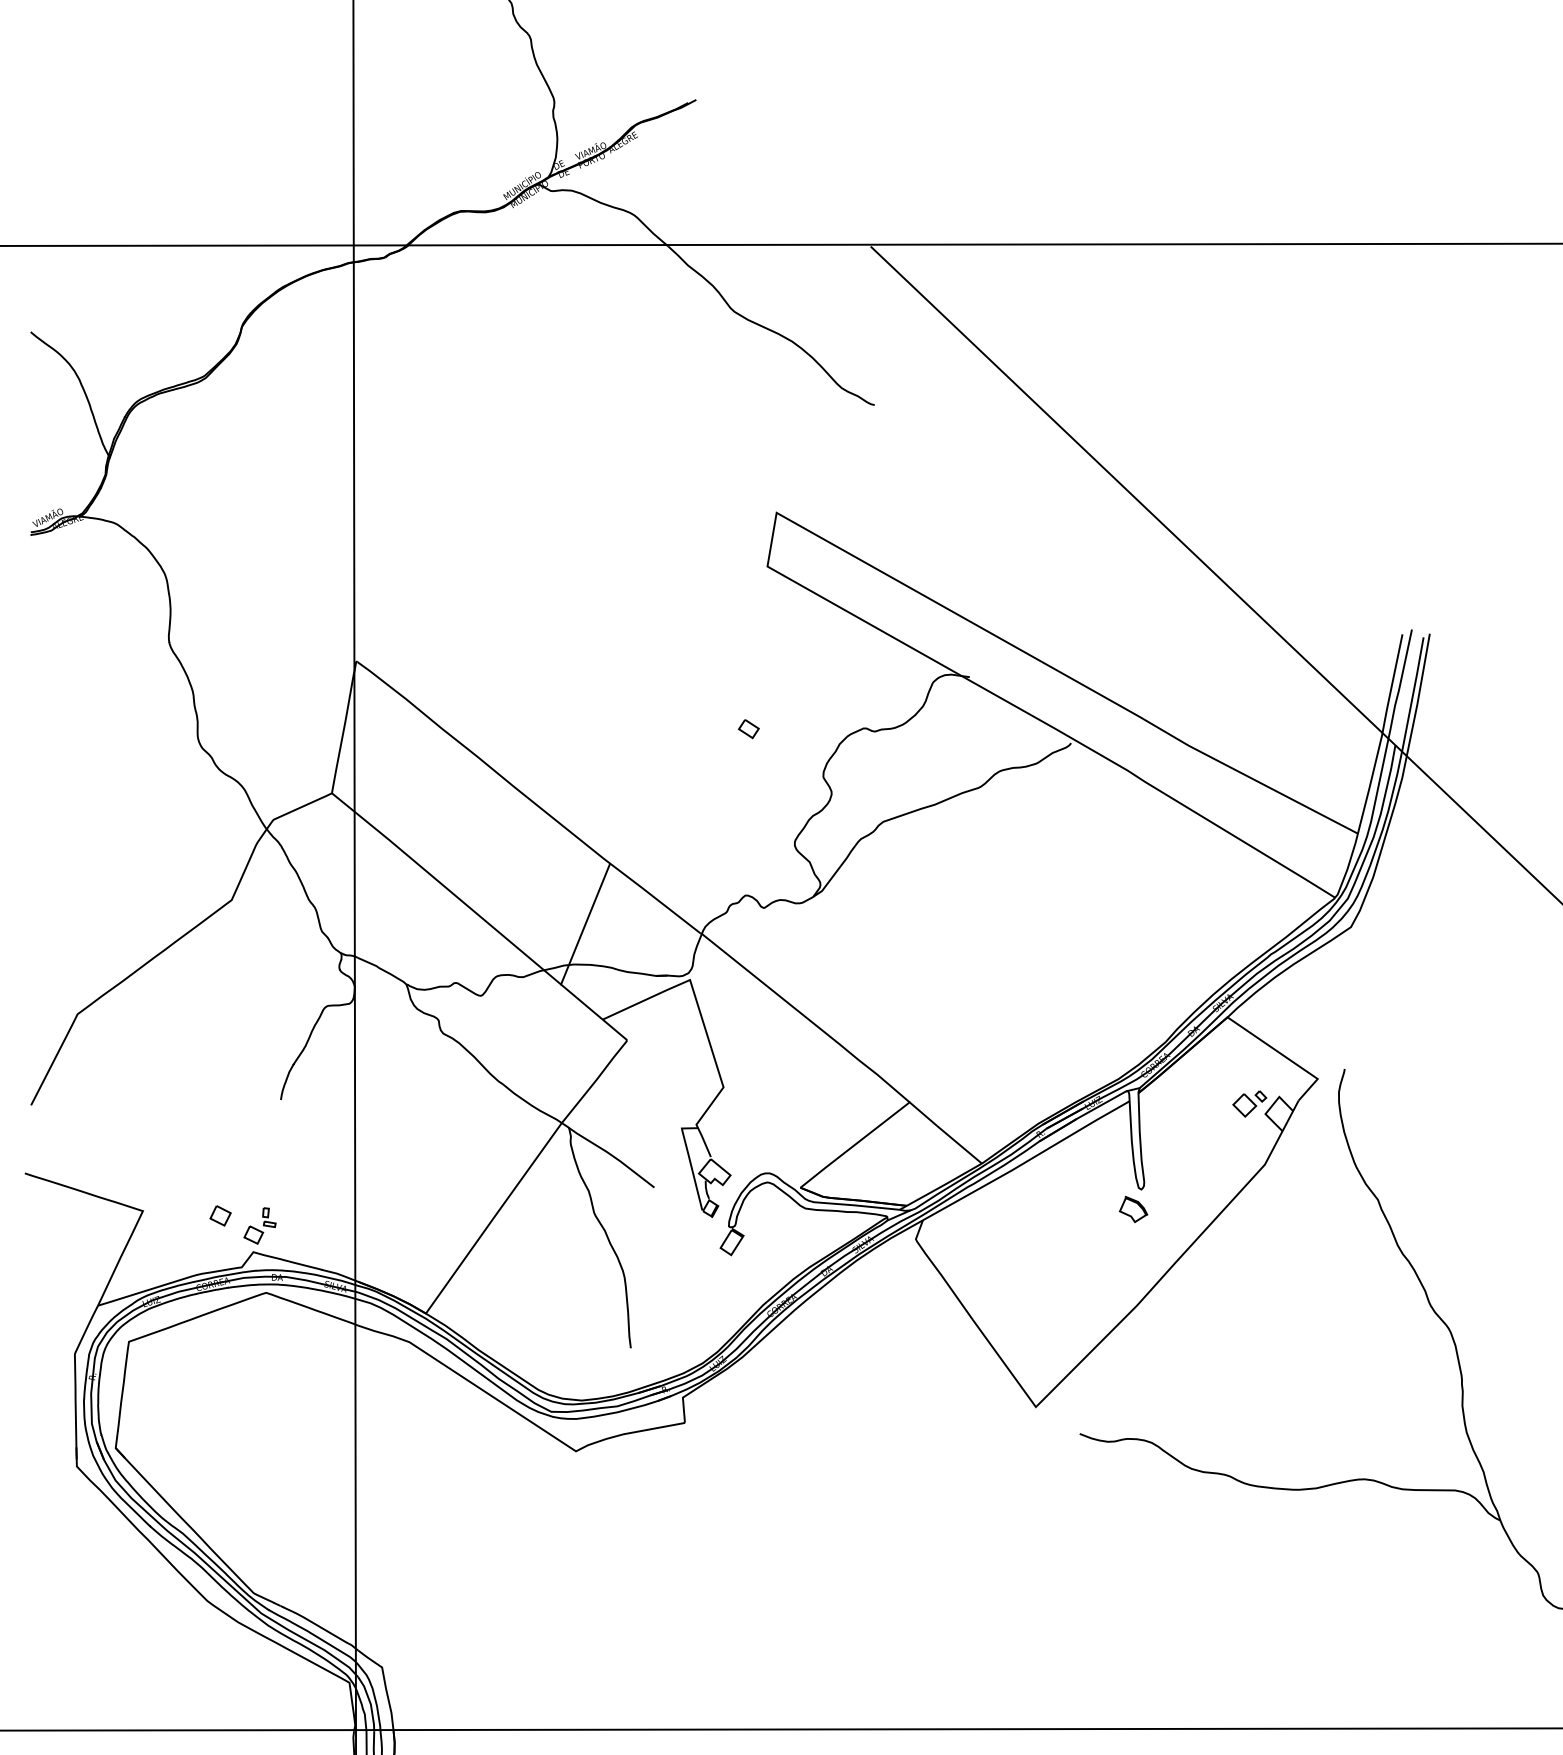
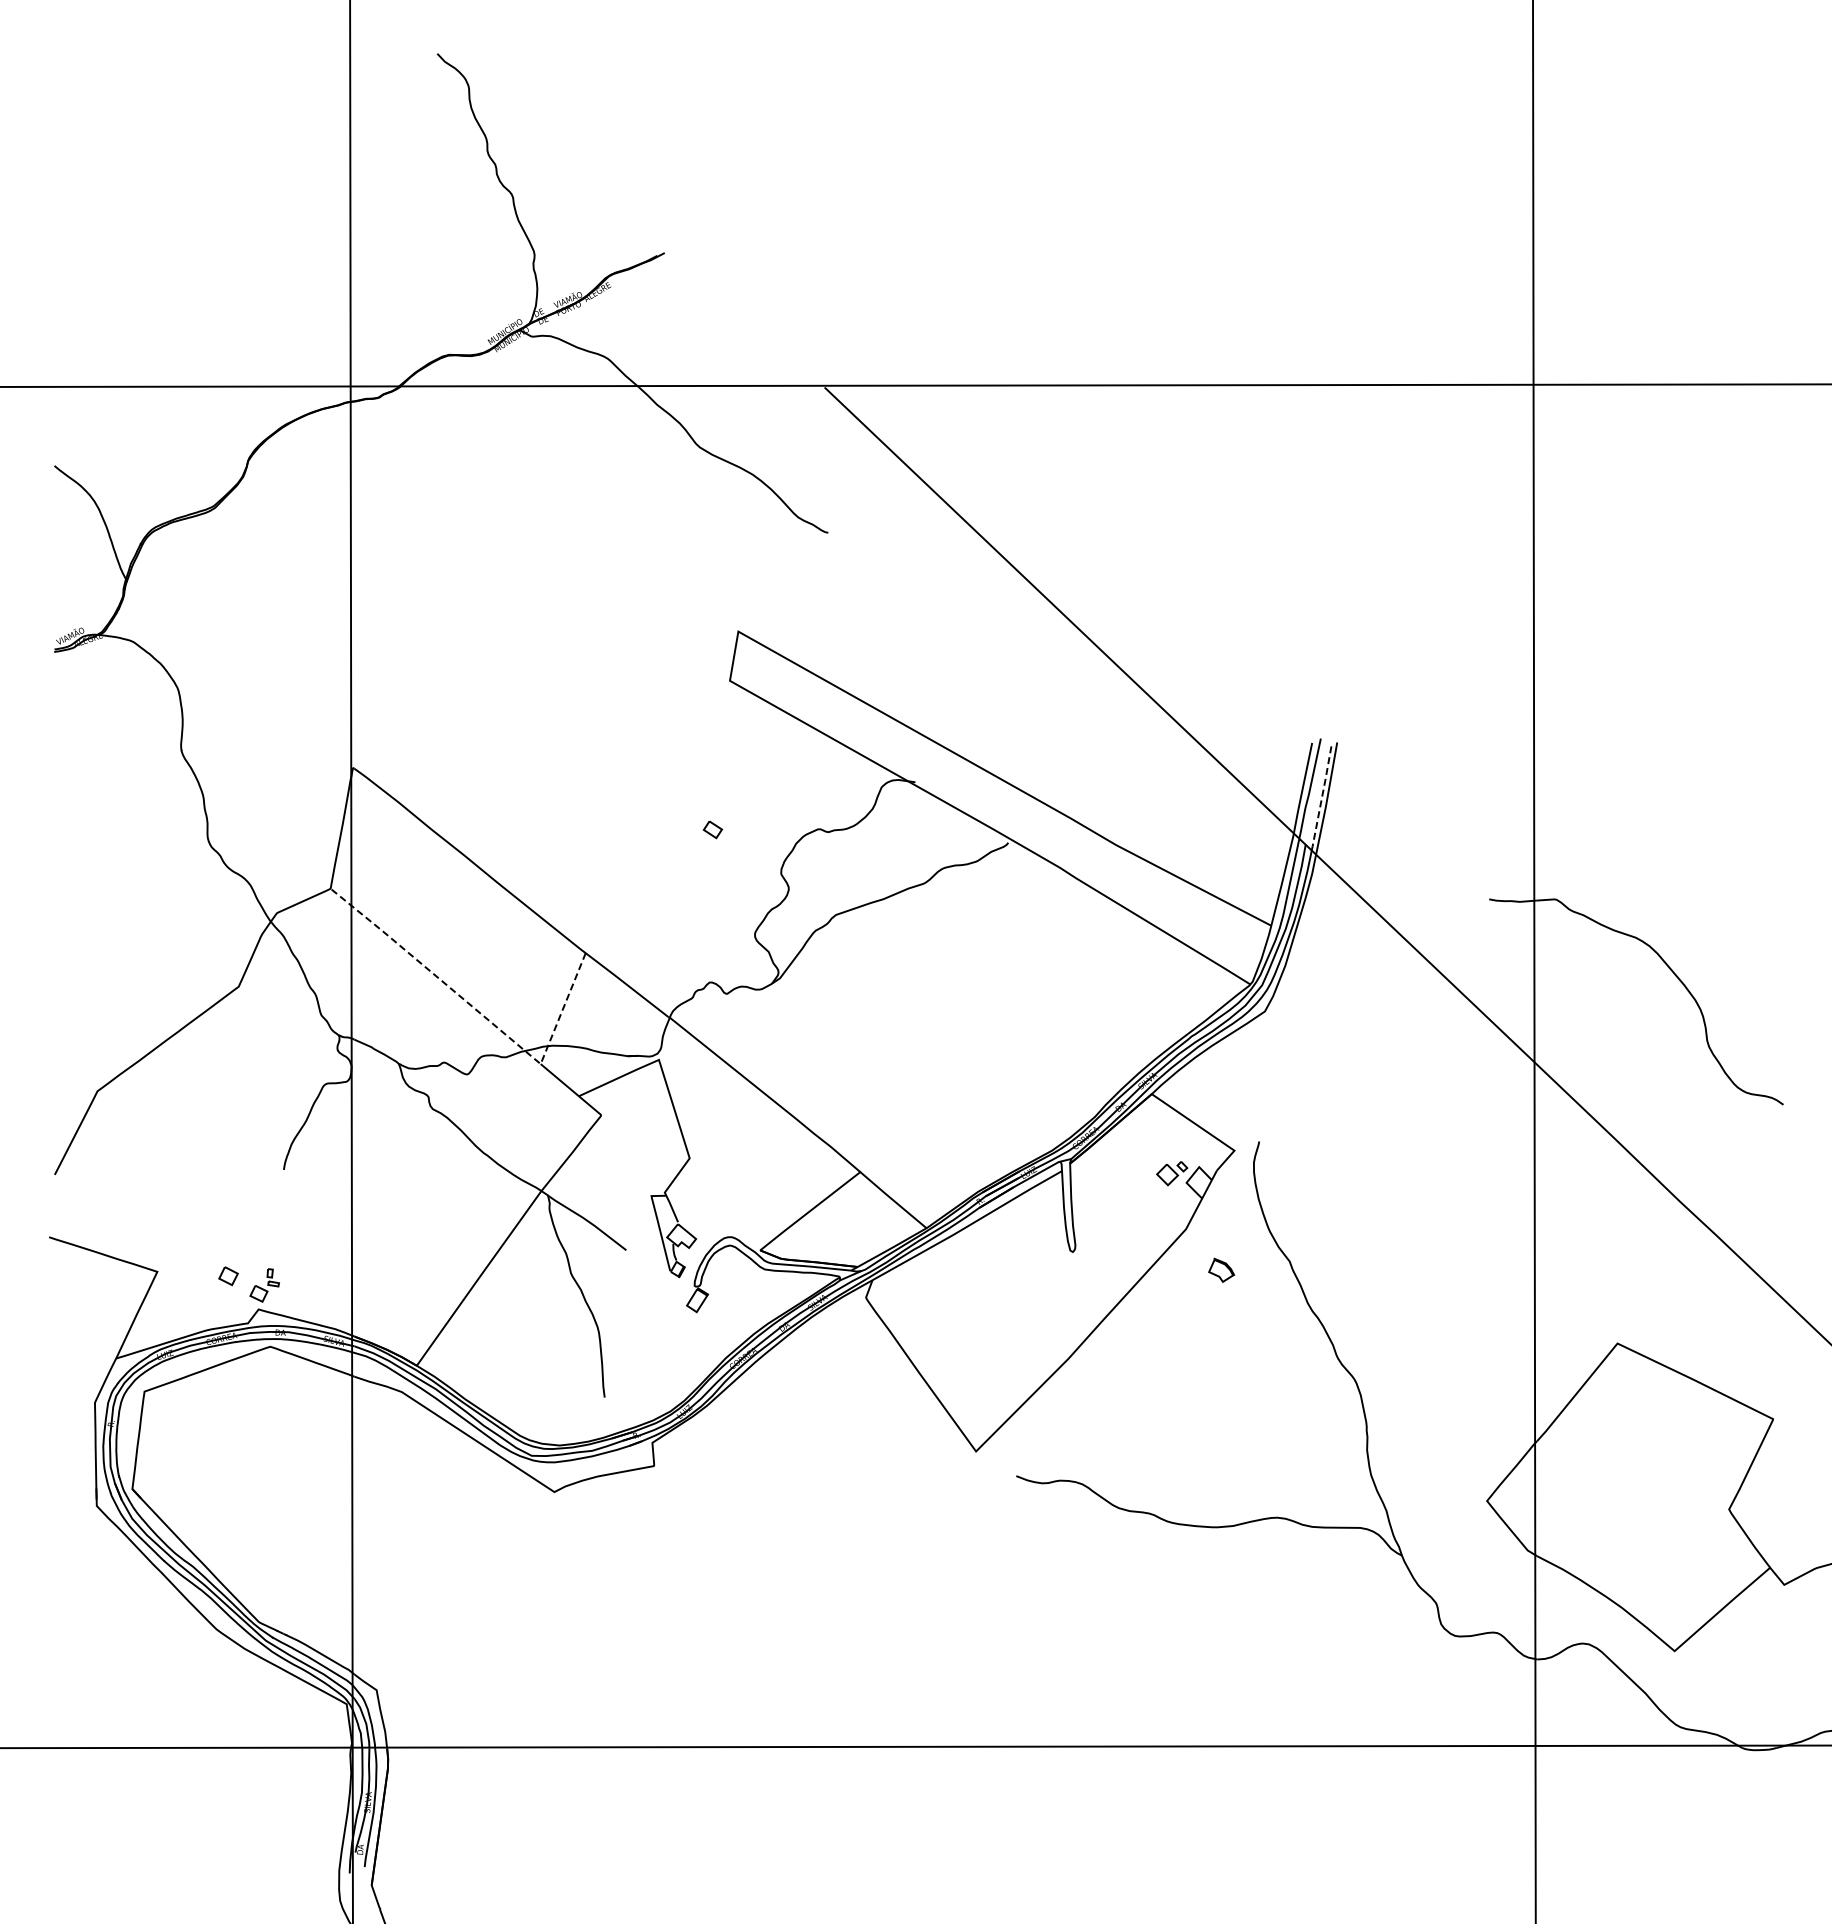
line: (1412, 694) -> (1321, 798), solid -> dashed
line: (496, 929) -> (481, 1013), solid -> dashed
part: (1133, 1208) -> (1221, 1269), moved

